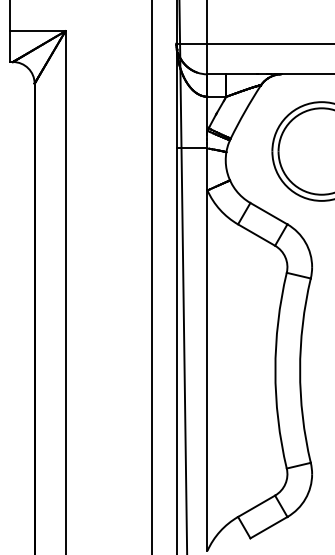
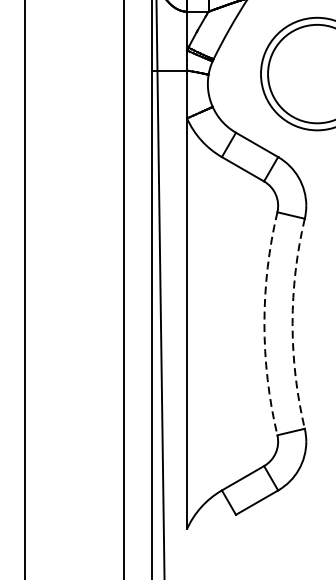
arc: (275, 370) -> (264, 323), solid -> dashed
arc: (300, 370) -> (293, 323), solid -> dashed

